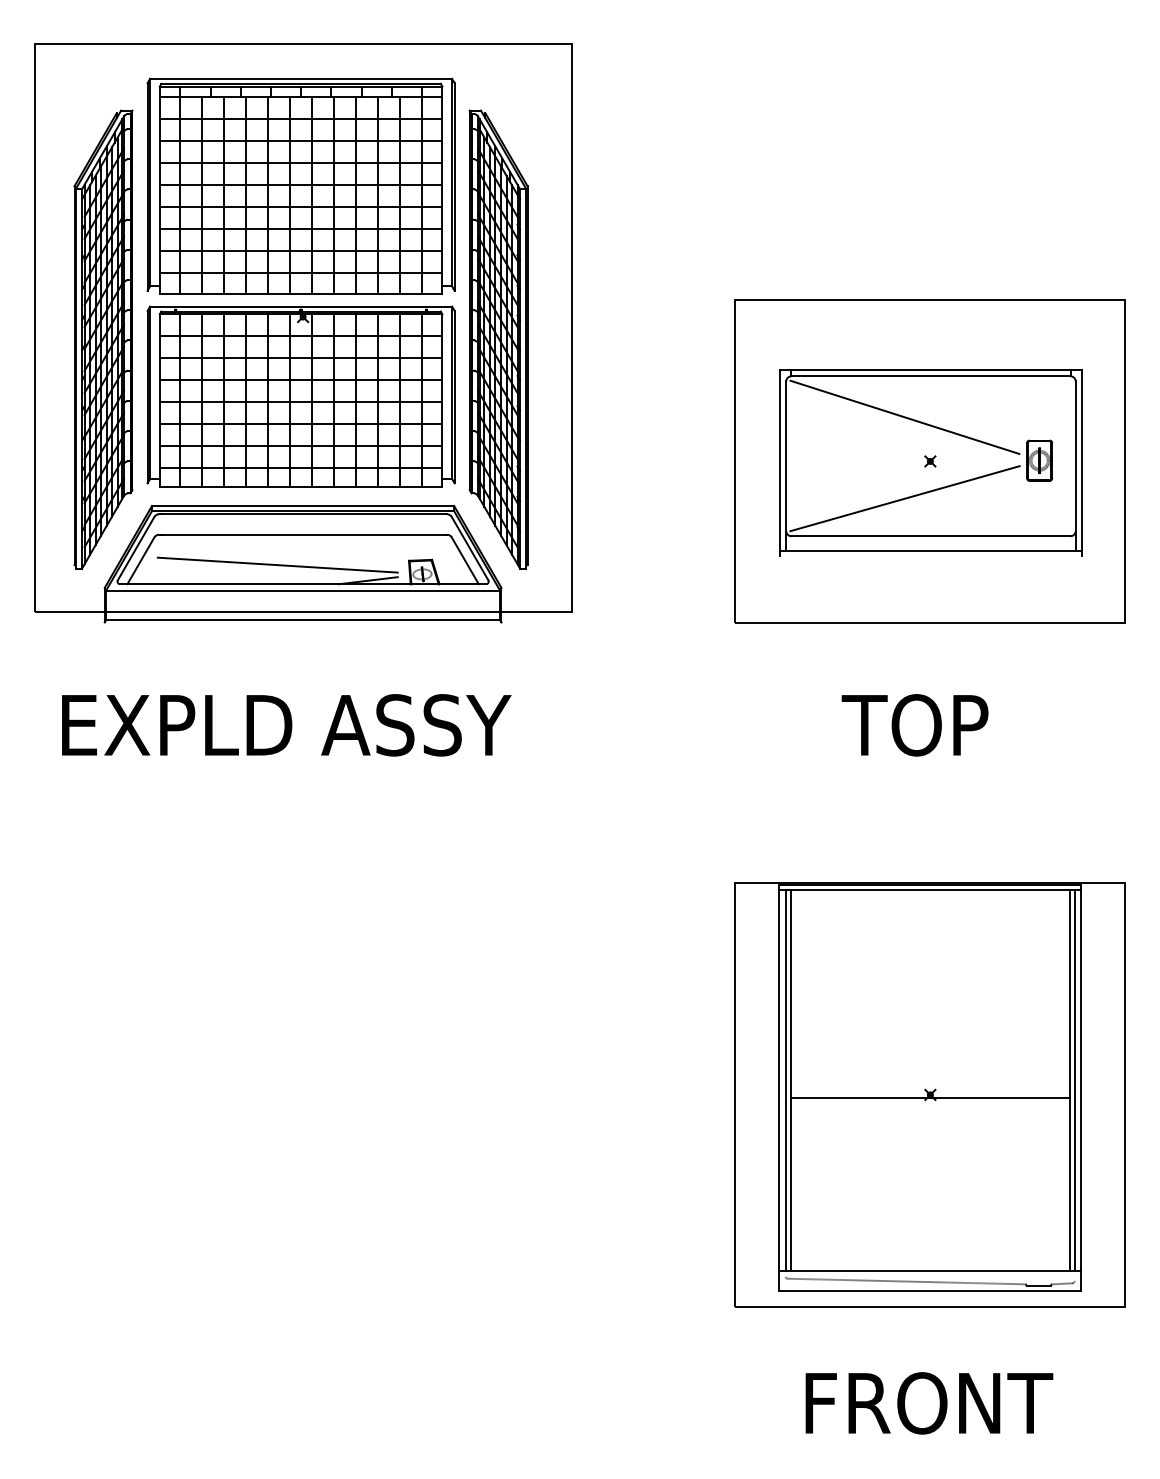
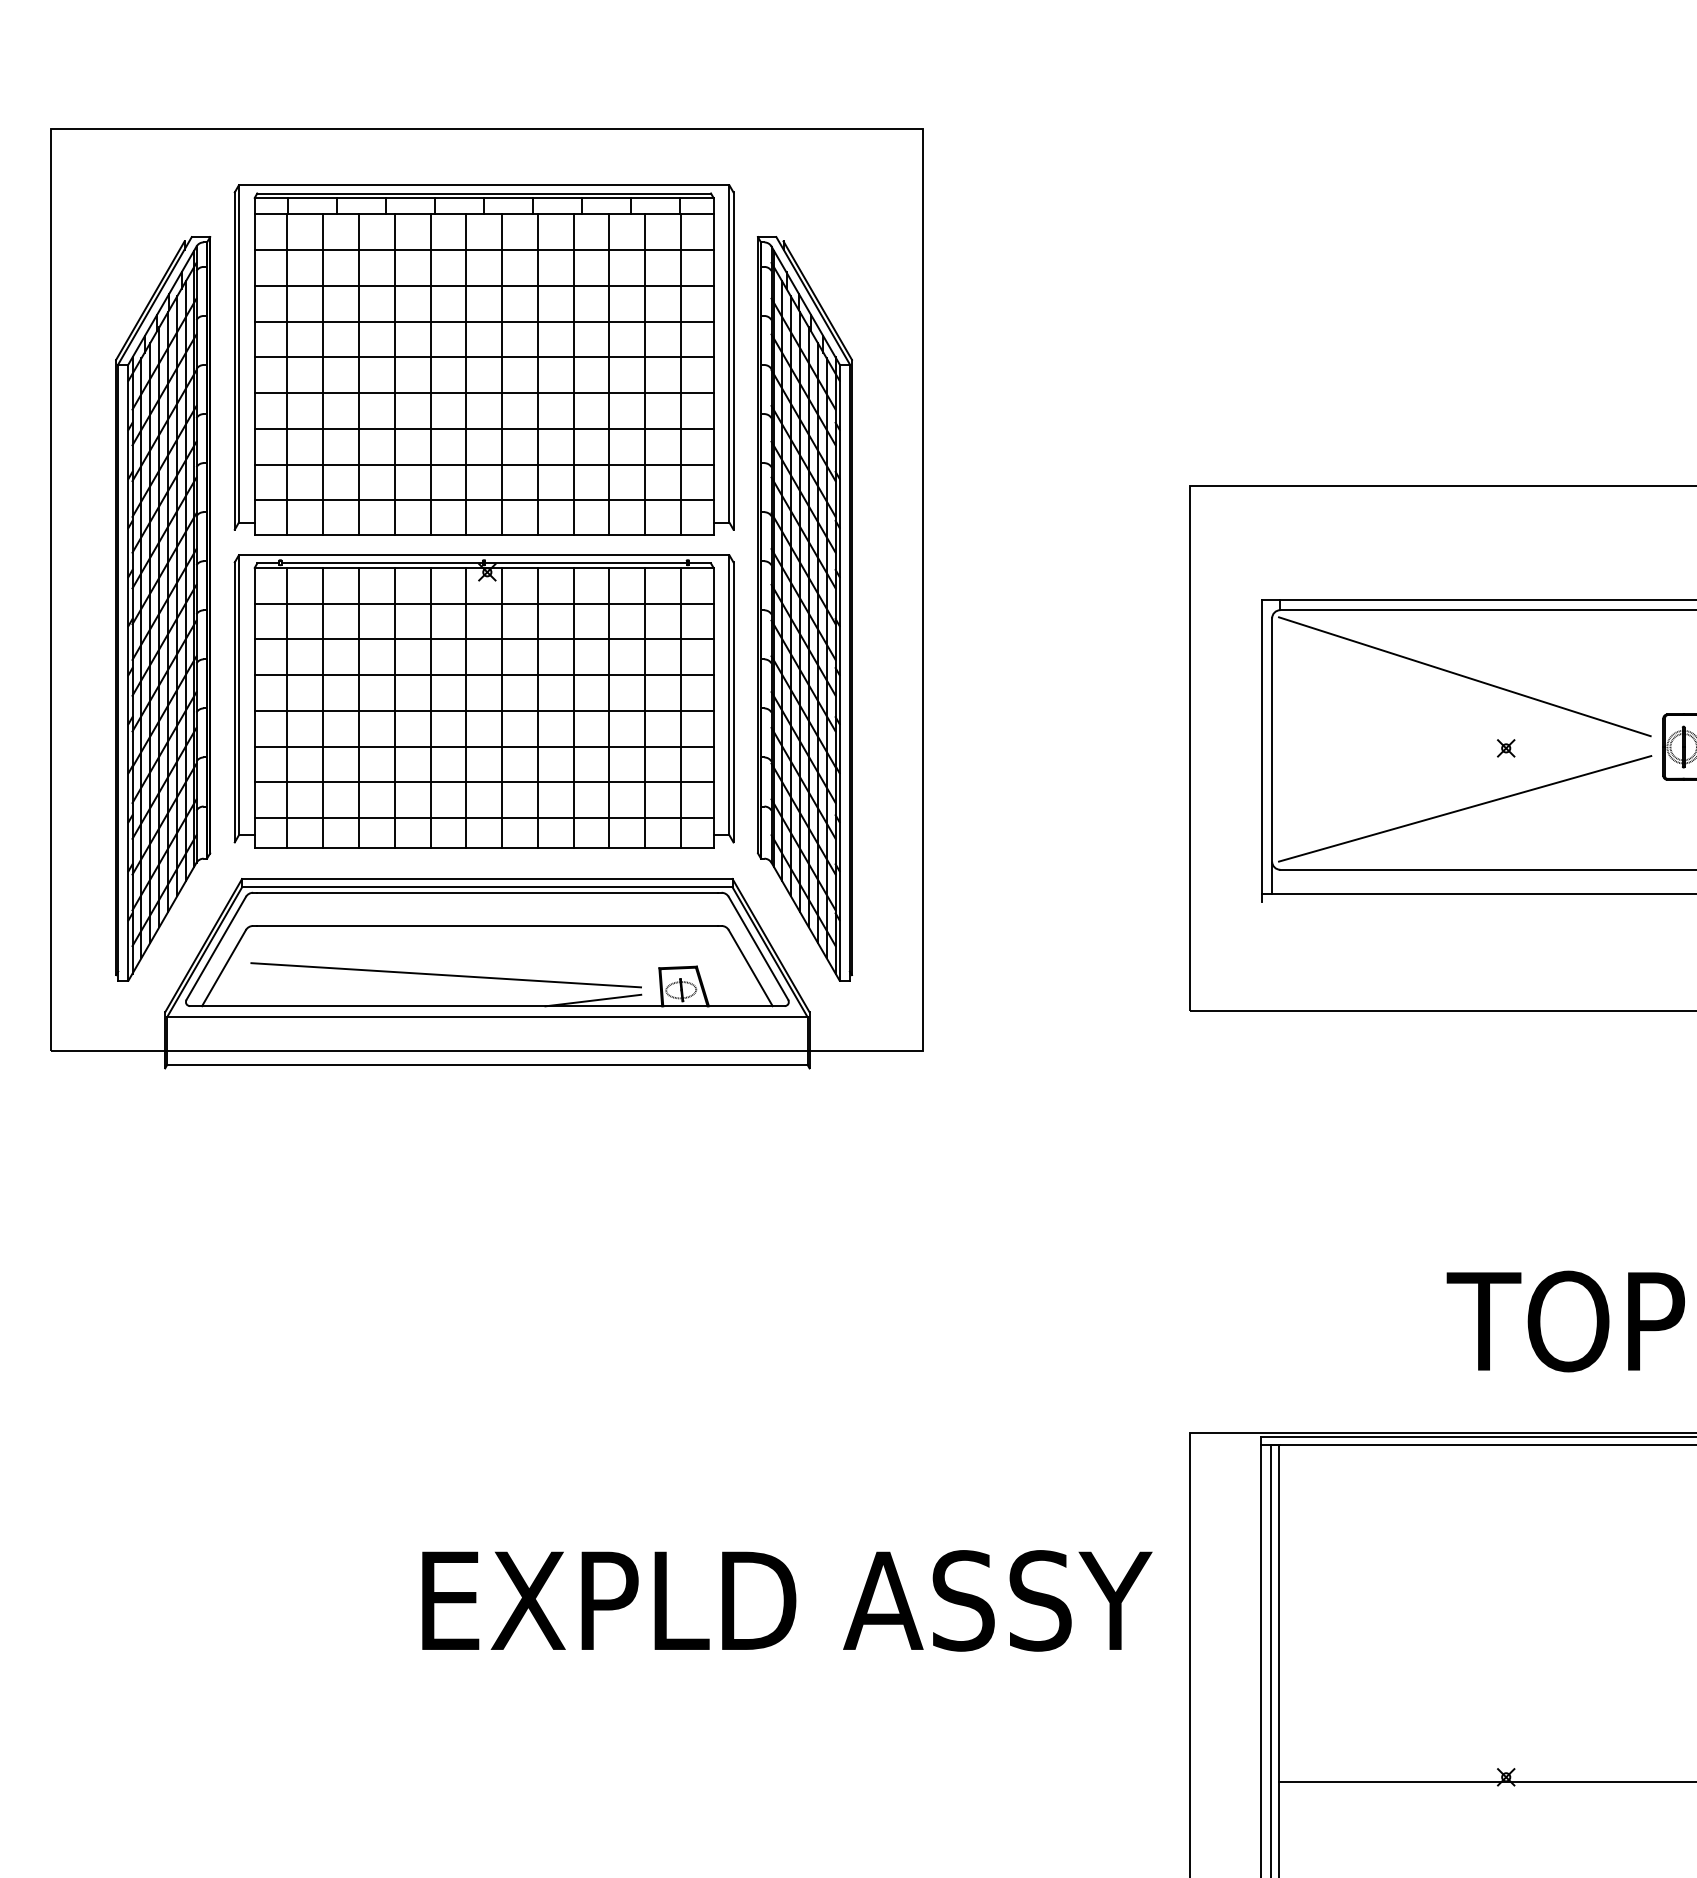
part: (303, 333) -> (488, 599), moved
text: (286, 725) -> (786, 1601), moved
text: (914, 725) -> (1564, 1321), moved

